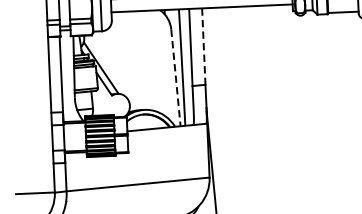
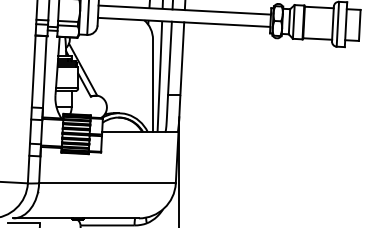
line: (204, 47) -> (182, 59), dashed -> solid
line: (176, 78) -> (153, 86), dashed -> solid

